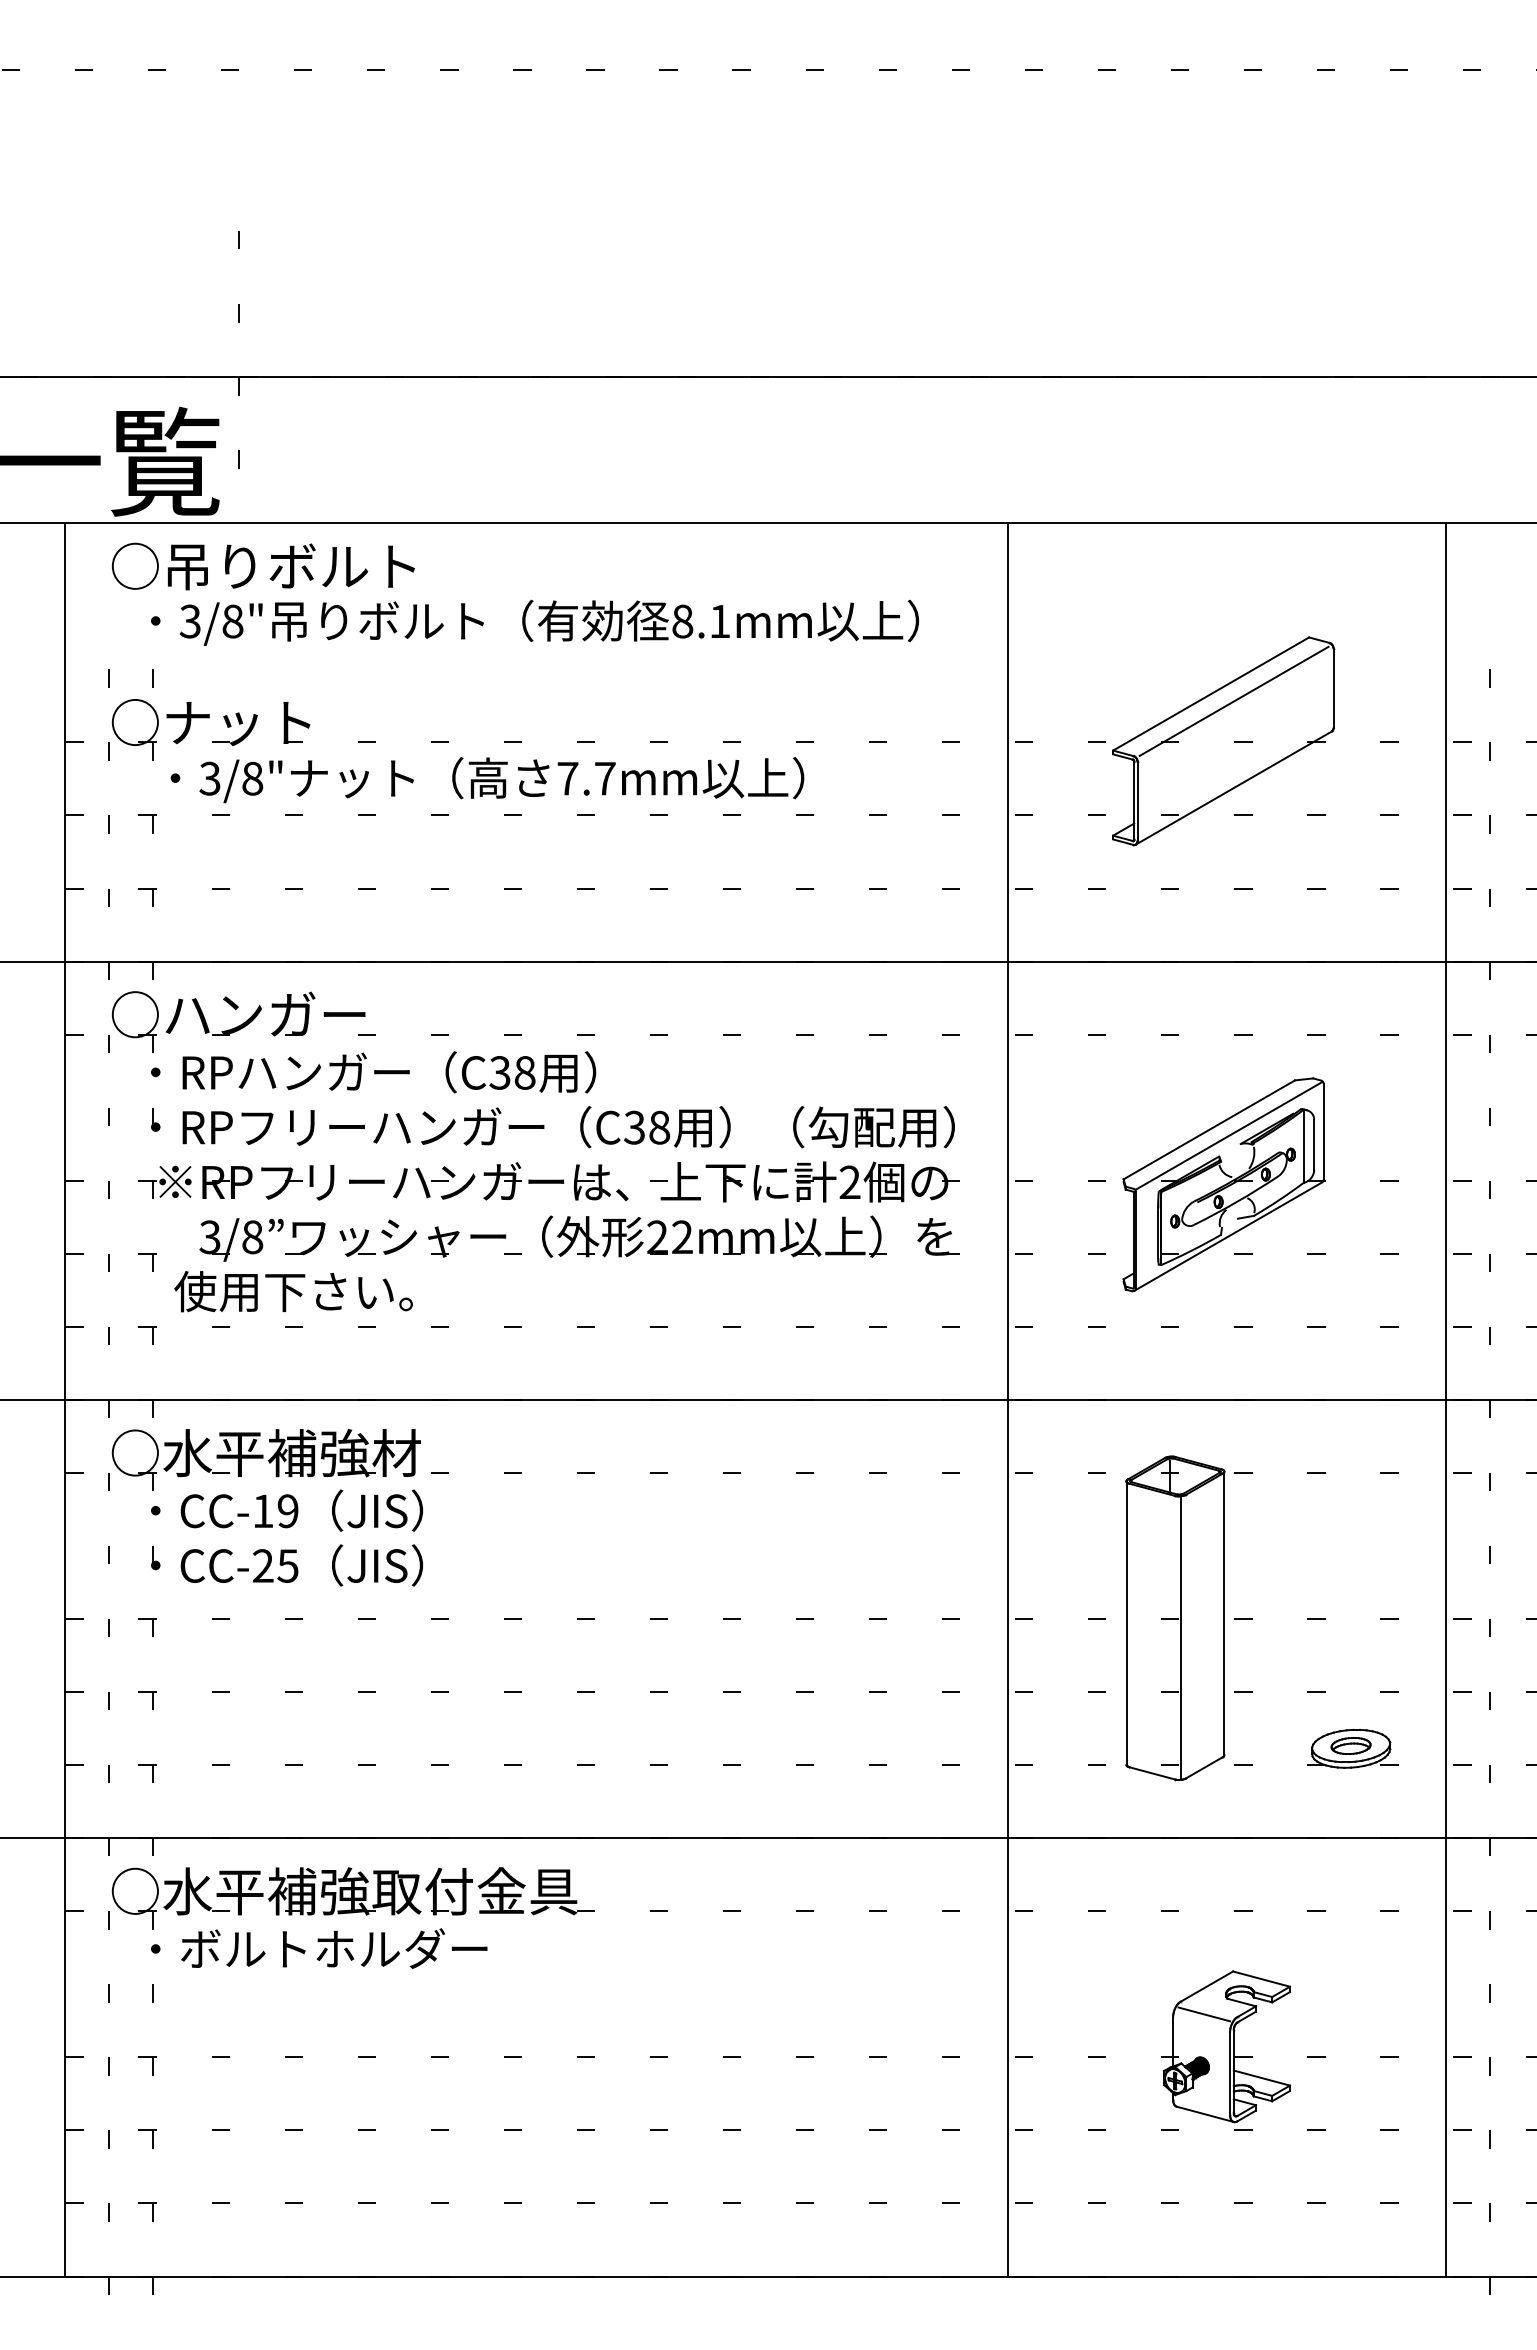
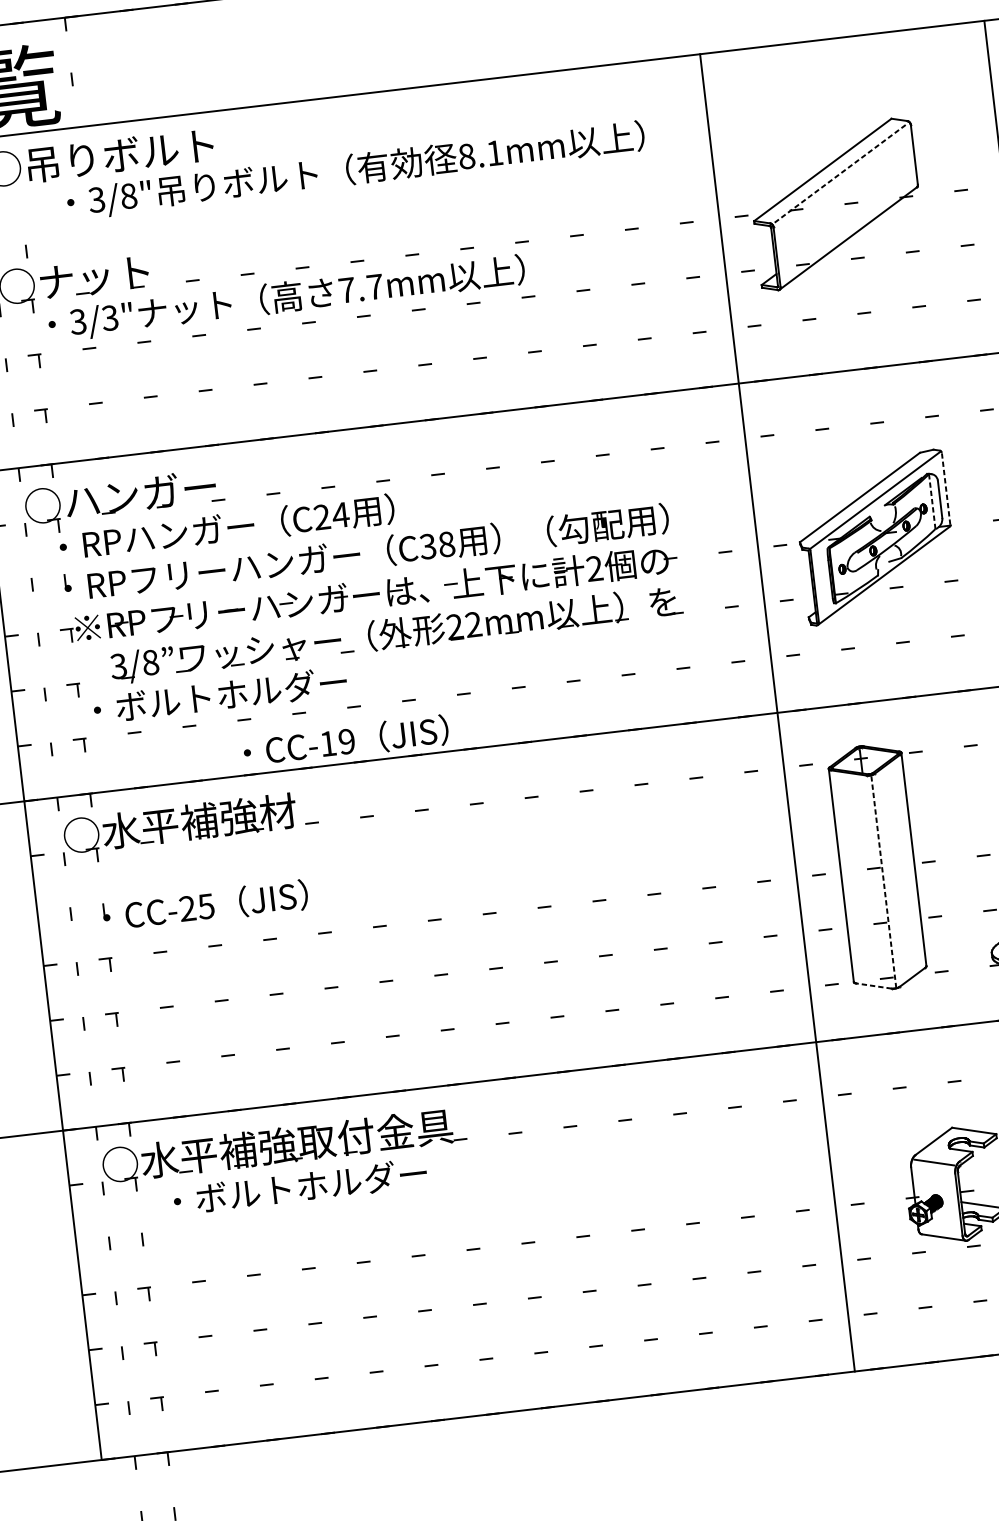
text: (534, 622) -> (355, 170), moved
line: (1234, 701) -> (841, 173), solid -> dashed
text: (252, 778) -> (110, 317), 3/8" -> 3/3"
text: (512, 1072) -> (331, 515), C38 -> C24
line: (1323, 1131) -> (945, 488), solid -> dashed
line: (1303, 1146) -> (932, 501), solid -> dashed
text: (338, 1291) -> (219, 695), 使用下さい。 -> ・ボルトホルダー
line: (1007, 1399) -> (777, 712), moved
text: (287, 1510) -> (346, 741), moved
line: (1181, 1638) -> (883, 882), solid -> dashed
line: (1152, 1773) -> (874, 986), solid -> dashed
text: (319, 1948) -> (300, 1186), moved

